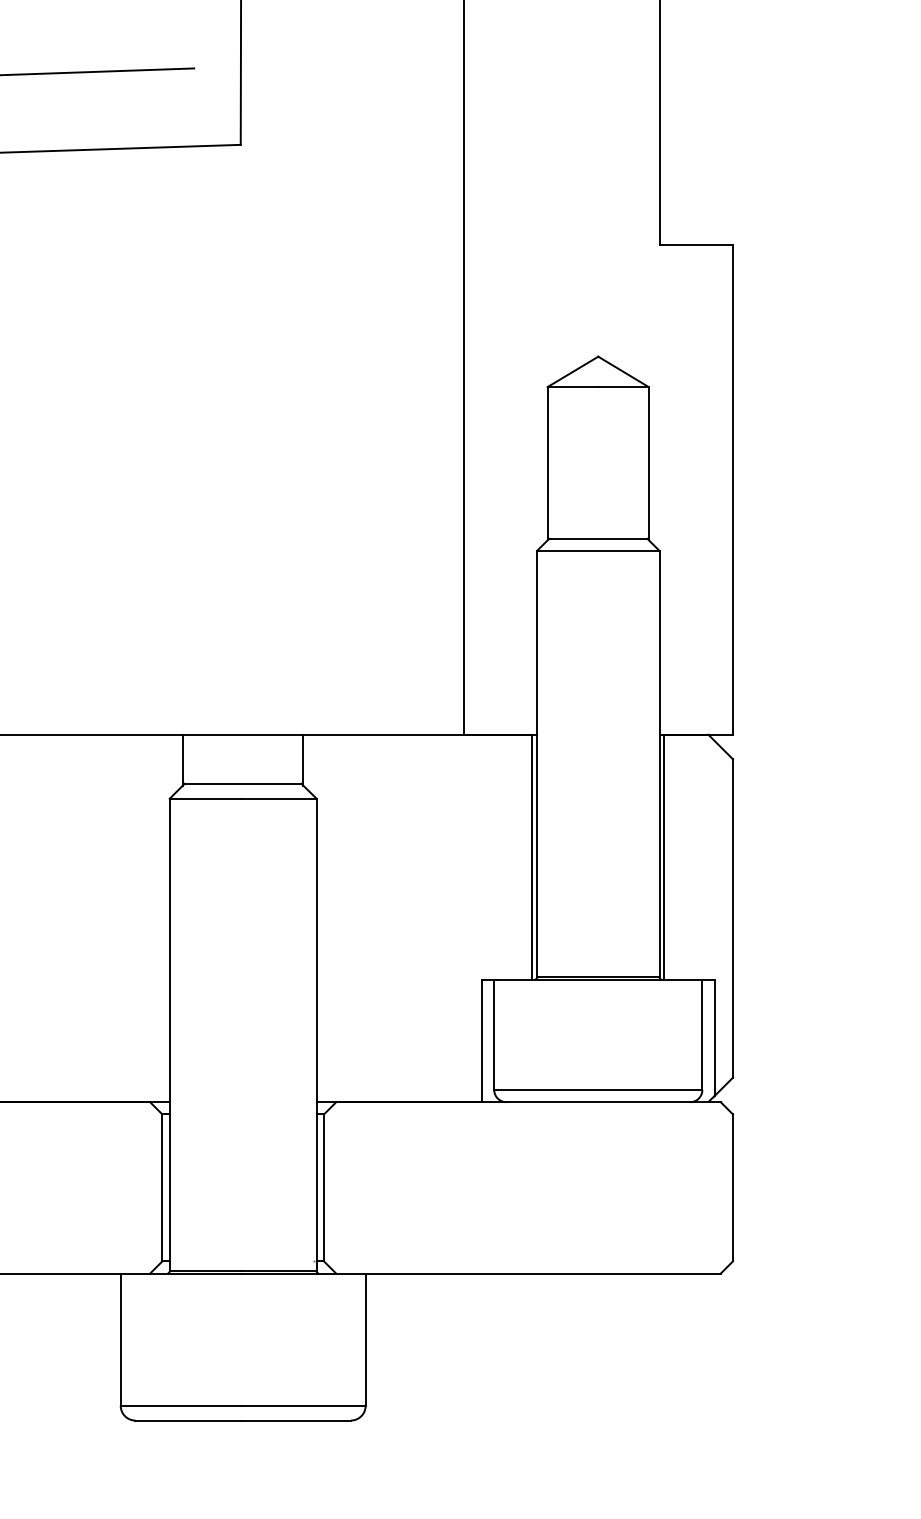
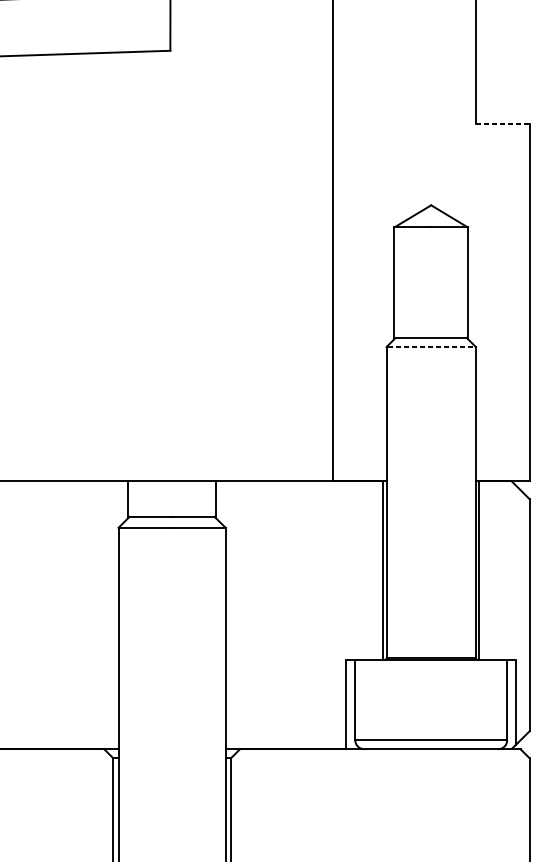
line: (696, 245) -> (502, 124), solid -> dashed
line: (599, 550) -> (432, 346), solid -> dashed

